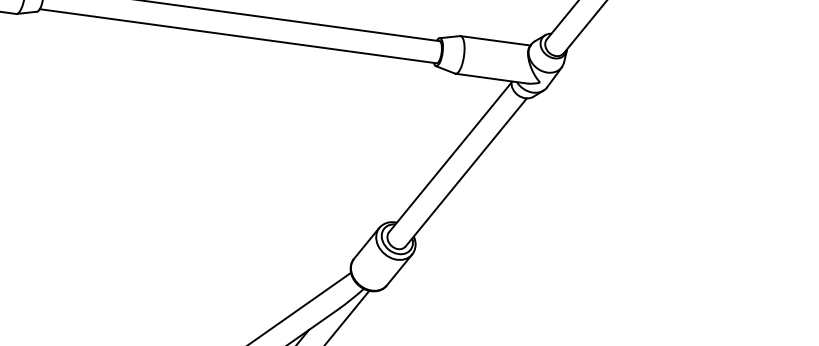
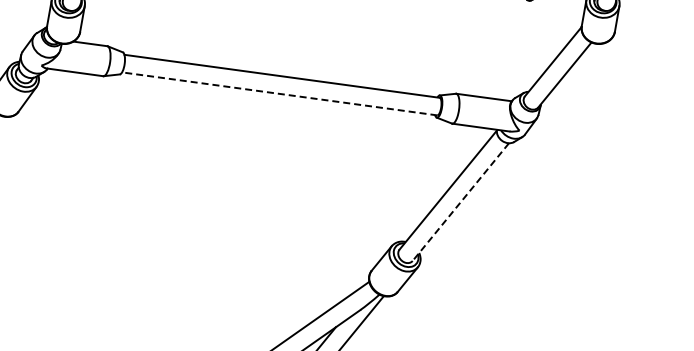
line: (237, 35) -> (279, 93), solid -> dashed
line: (465, 172) -> (460, 202), solid -> dashed

